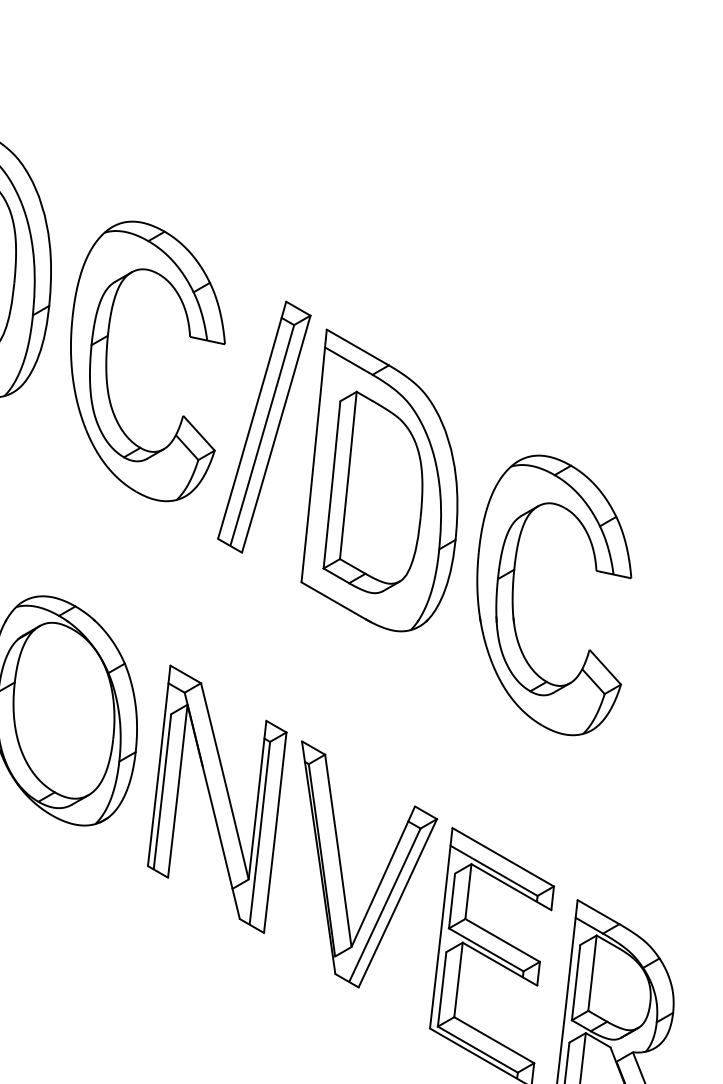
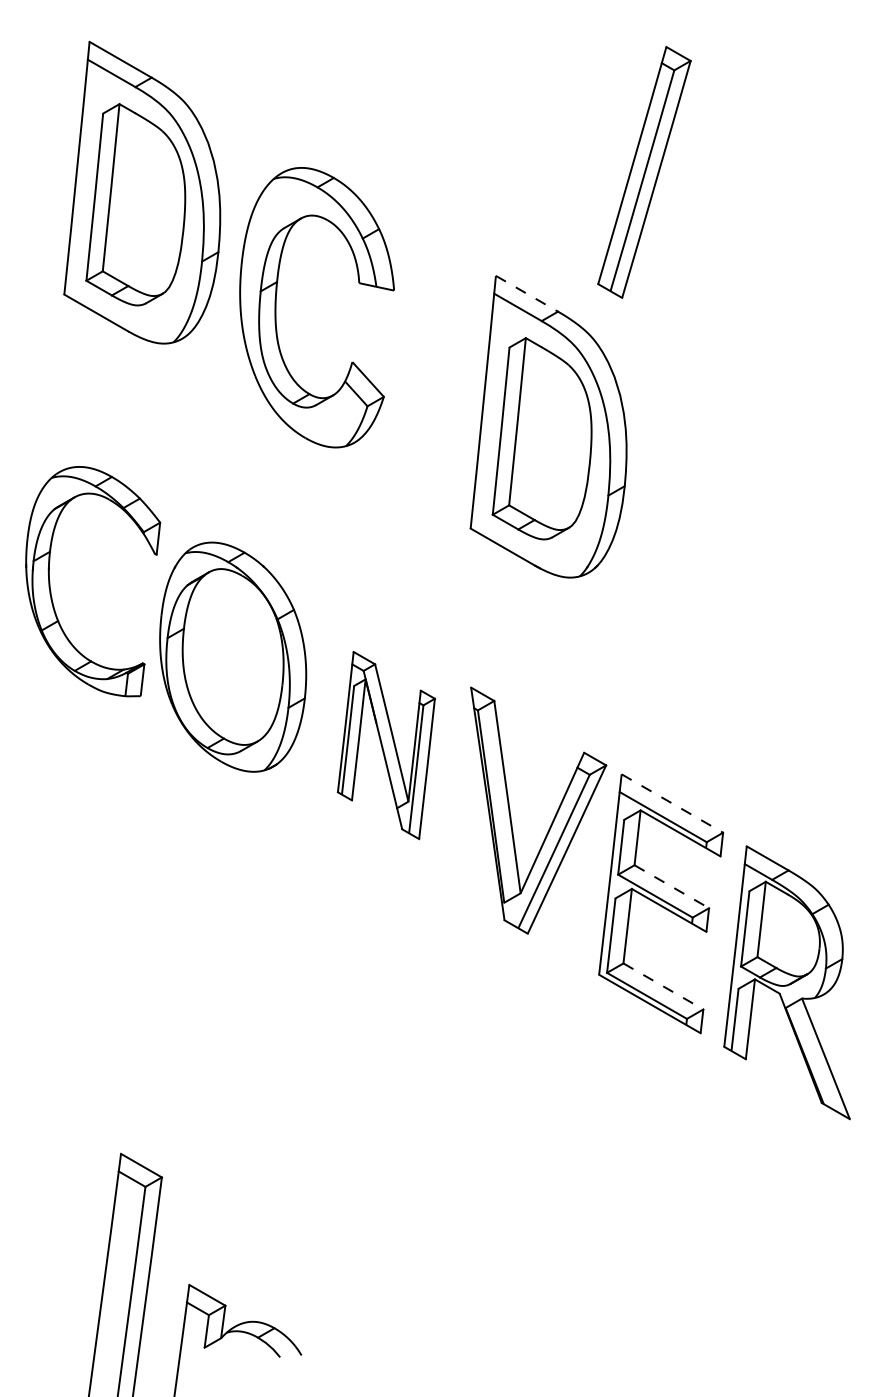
line: (358, 347) -> (527, 293), solid -> dashed
part: (264, 427) -> (644, 172), moved
part: (514, 586) -> (683, 532), removed
part: (217, 799) -> (386, 745), size x0.7
line: (503, 857) -> (672, 803), solid -> dashed
line: (503, 940) -> (672, 886), solid -> dashed
line: (494, 1040) -> (663, 986), solid -> dashed

